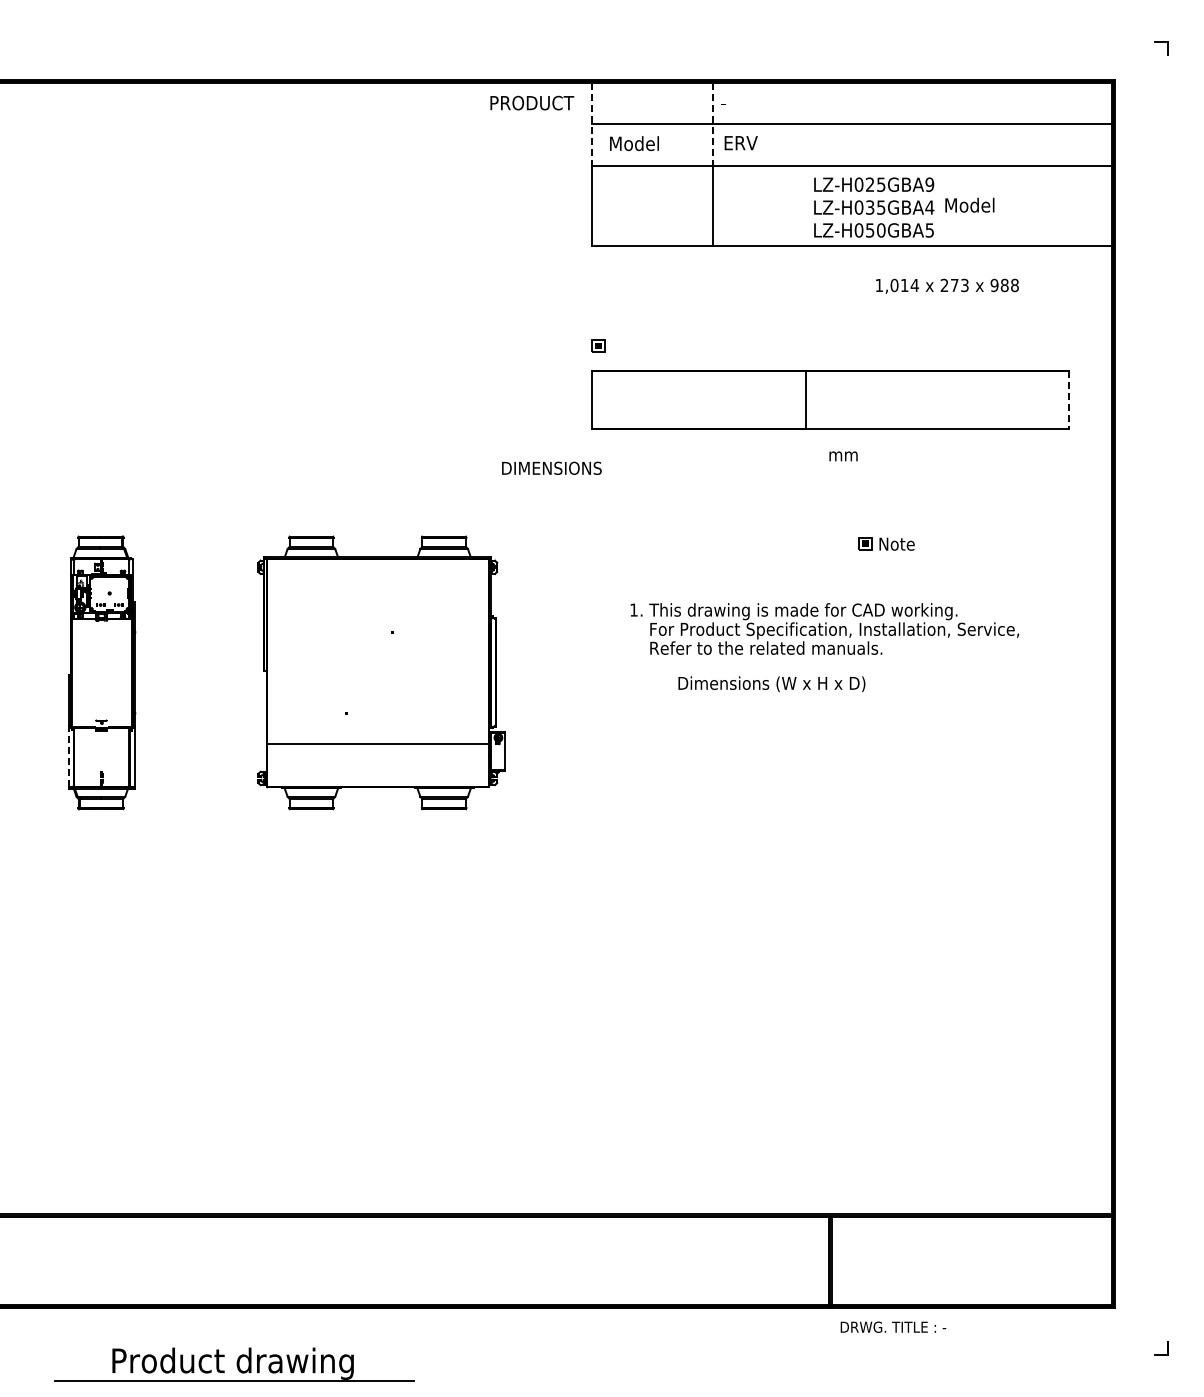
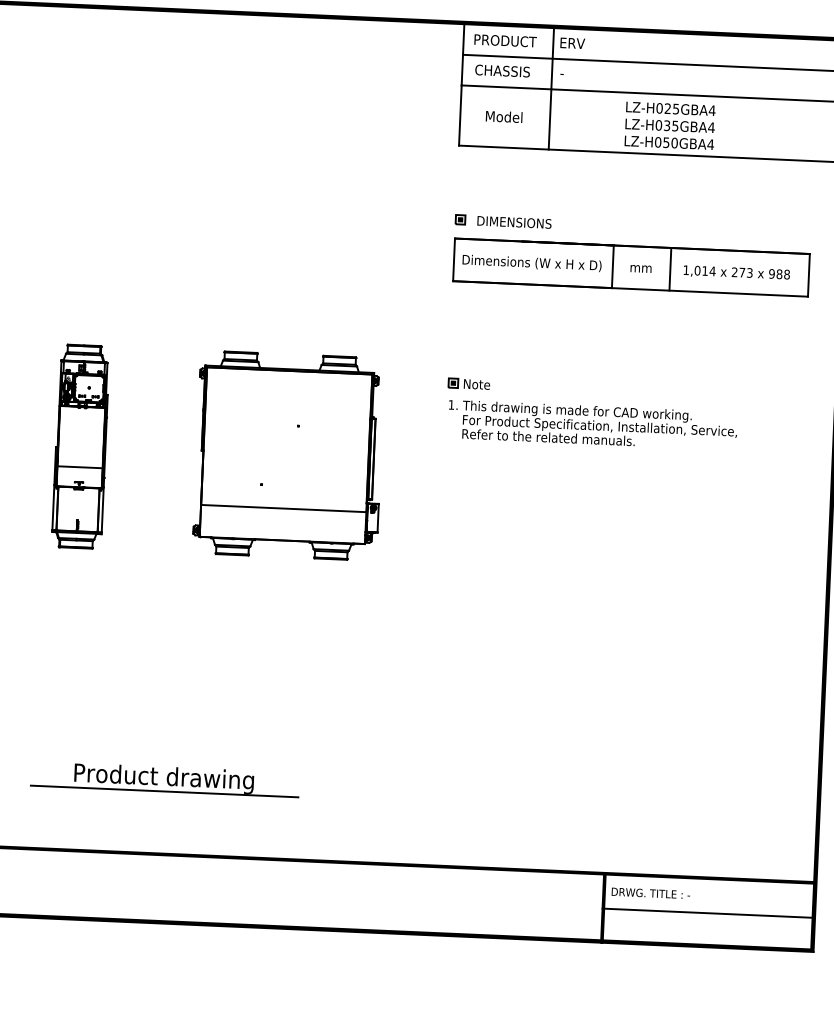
text: (532, 102) -> (505, 40), moved
text: (738, 102) -> (572, 43), - -> ERV
line: (591, 124) -> (462, 54), dashed -> solid
line: (712, 124) -> (552, 58), dashed -> solid
text: (645, 143) -> (502, 70), Model -> CHASSIS
text: (740, 143) -> (572, 73), ERV -> -
text: (929, 184) -> (711, 110), LZ-H025GBA9 -> LZ-H025GBA4
text: (969, 204) -> (503, 116), moved
text: (929, 230) -> (710, 144), LZ-H050GBA5 -> LZ-H050GBA4
text: (947, 285) -> (736, 272), moved
line: (882, 399) -> (670, 268), added
line: (1069, 400) -> (809, 275), dashed -> solid
text: (843, 456) -> (641, 269), moved
text: (551, 467) -> (514, 221), moved
part: (886, 543) -> (469, 383), moved
text: (824, 628) -> (592, 424), moved
text: (771, 684) -> (531, 263), moved
line: (101, 700) -> (79, 467), added
line: (68, 755) -> (53, 507), dashed -> solid
line: (970, 1262) -> (707, 913), added
text: (893, 1326) -> (651, 892), moved
part: (234, 1364) -> (165, 779), moved

